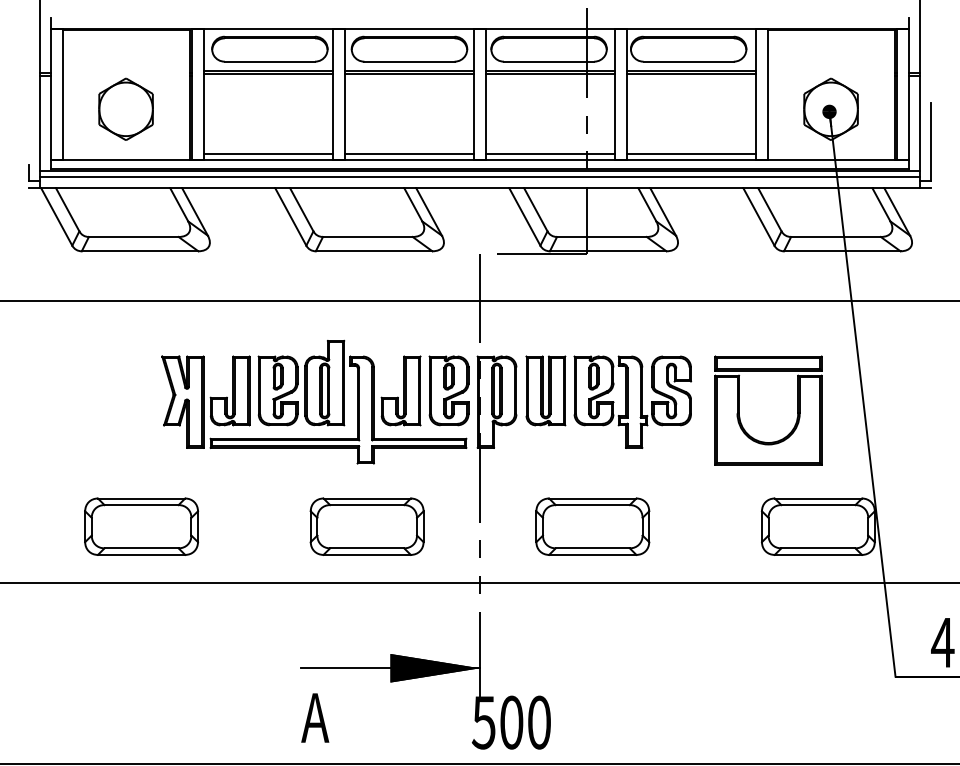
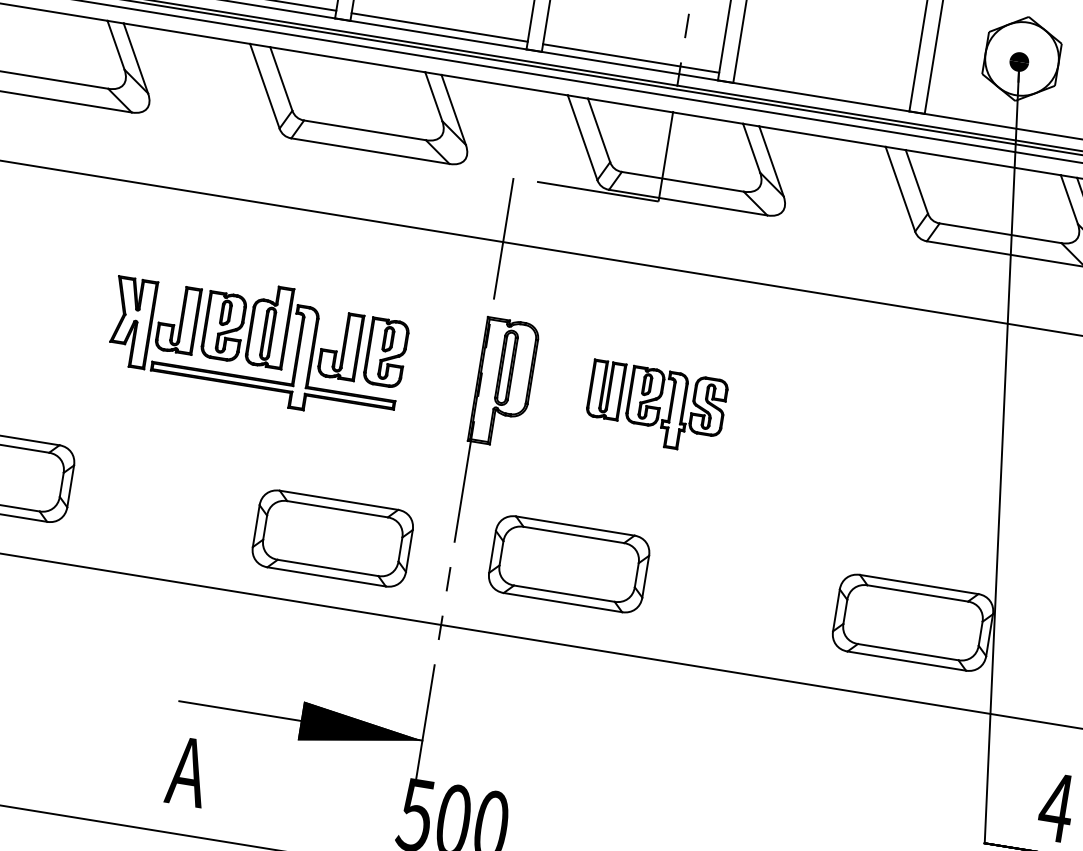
line: (691, 154) -> (822, 89), removed
part: (315, 401) -> (257, 342), size x0.7
part: (608, 401) -> (655, 406), size x0.6
part: (740, 417) -> (831, 457), removed
part: (366, 526) -> (331, 538), moved
part: (592, 526) -> (568, 563), moved

